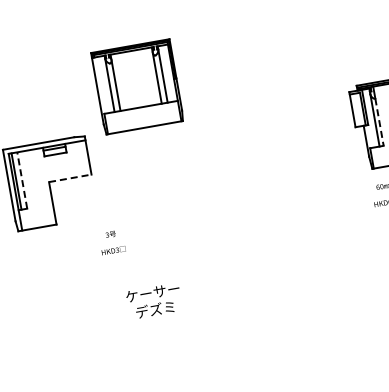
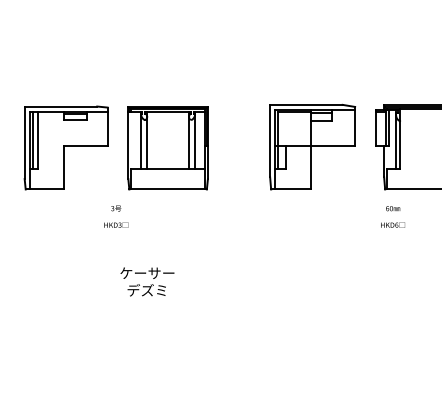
part: (137, 87) -> (167, 148), moved
line: (379, 122) -> (400, 145), dashed -> solid
part: (293, 139) -> (312, 146), added
line: (70, 178) -> (86, 146), dashed -> solid
line: (22, 180) -> (38, 140), dashed -> solid

